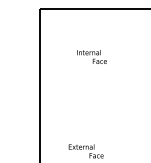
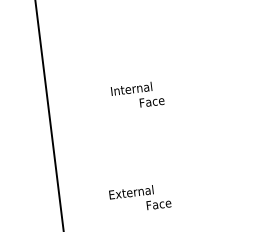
text: (91, 56) -> (136, 95), moved

